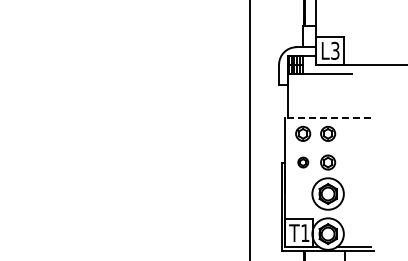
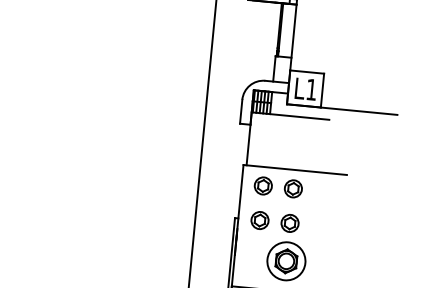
text: (335, 50) -> (311, 89), L3 -> L1
line: (328, 118) -> (295, 170), dashed -> solid
part: (303, 162) -> (260, 220), size x1.43

